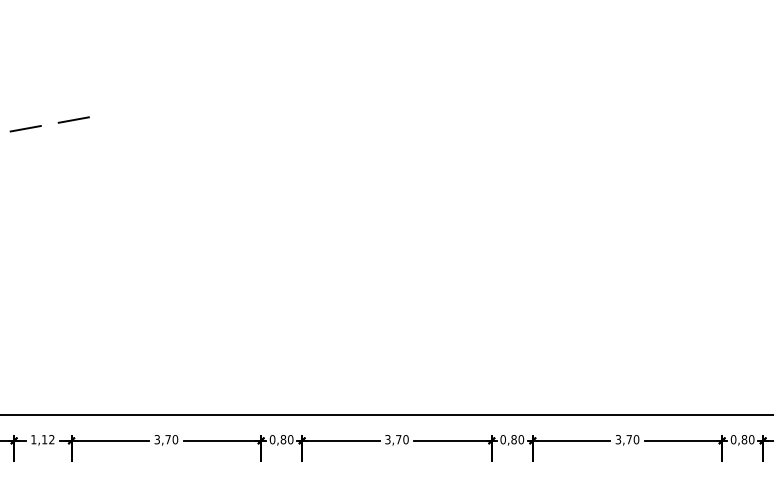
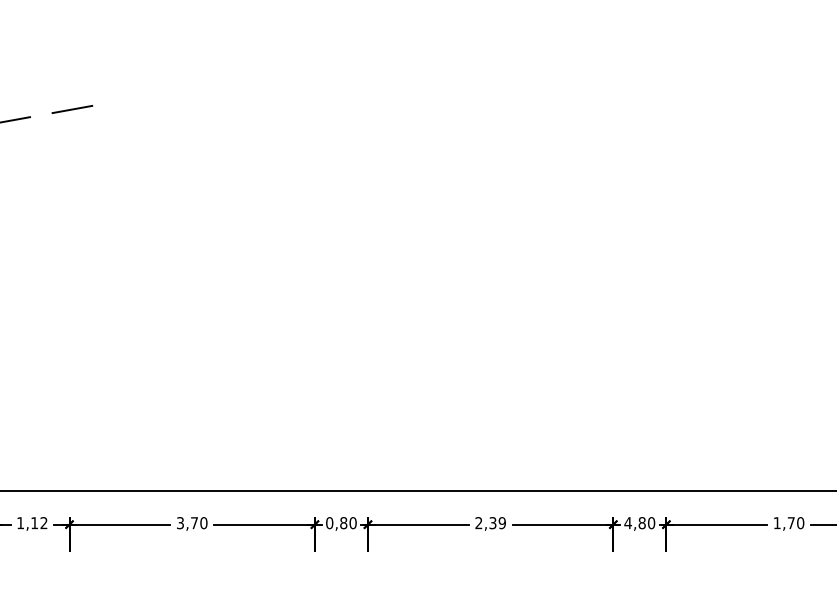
text: (396, 439) -> (490, 522), 3,70 -> 2,39
text: (503, 439) -> (628, 522), 0,80 -> 4,80
text: (618, 439) -> (777, 522), 3,70 -> 1,70

